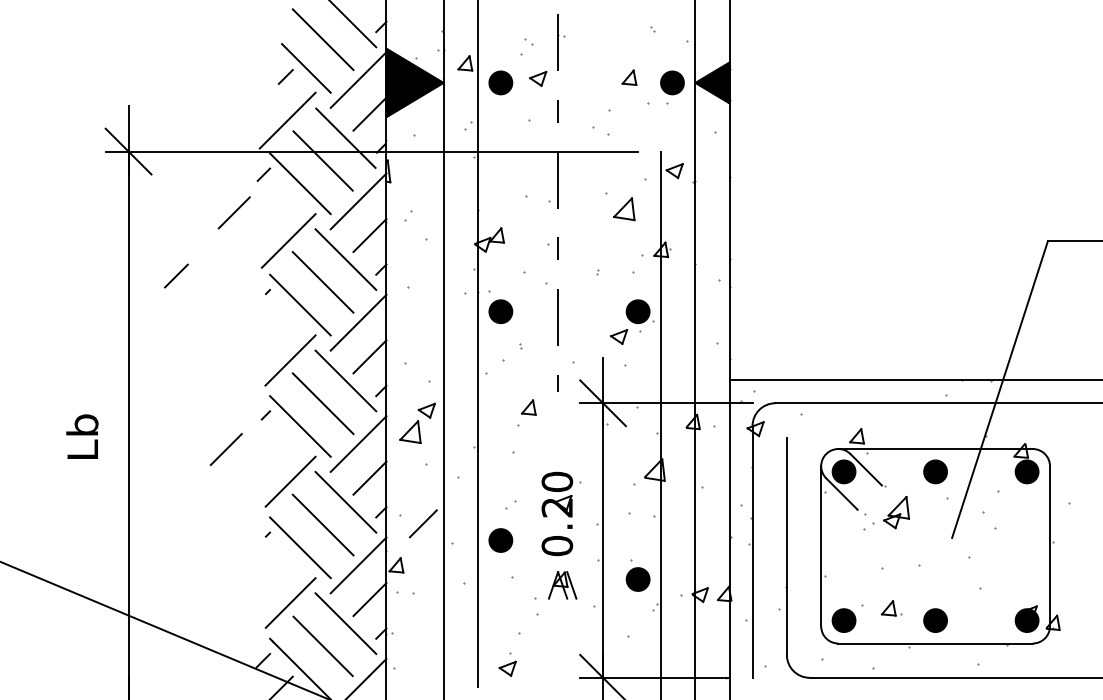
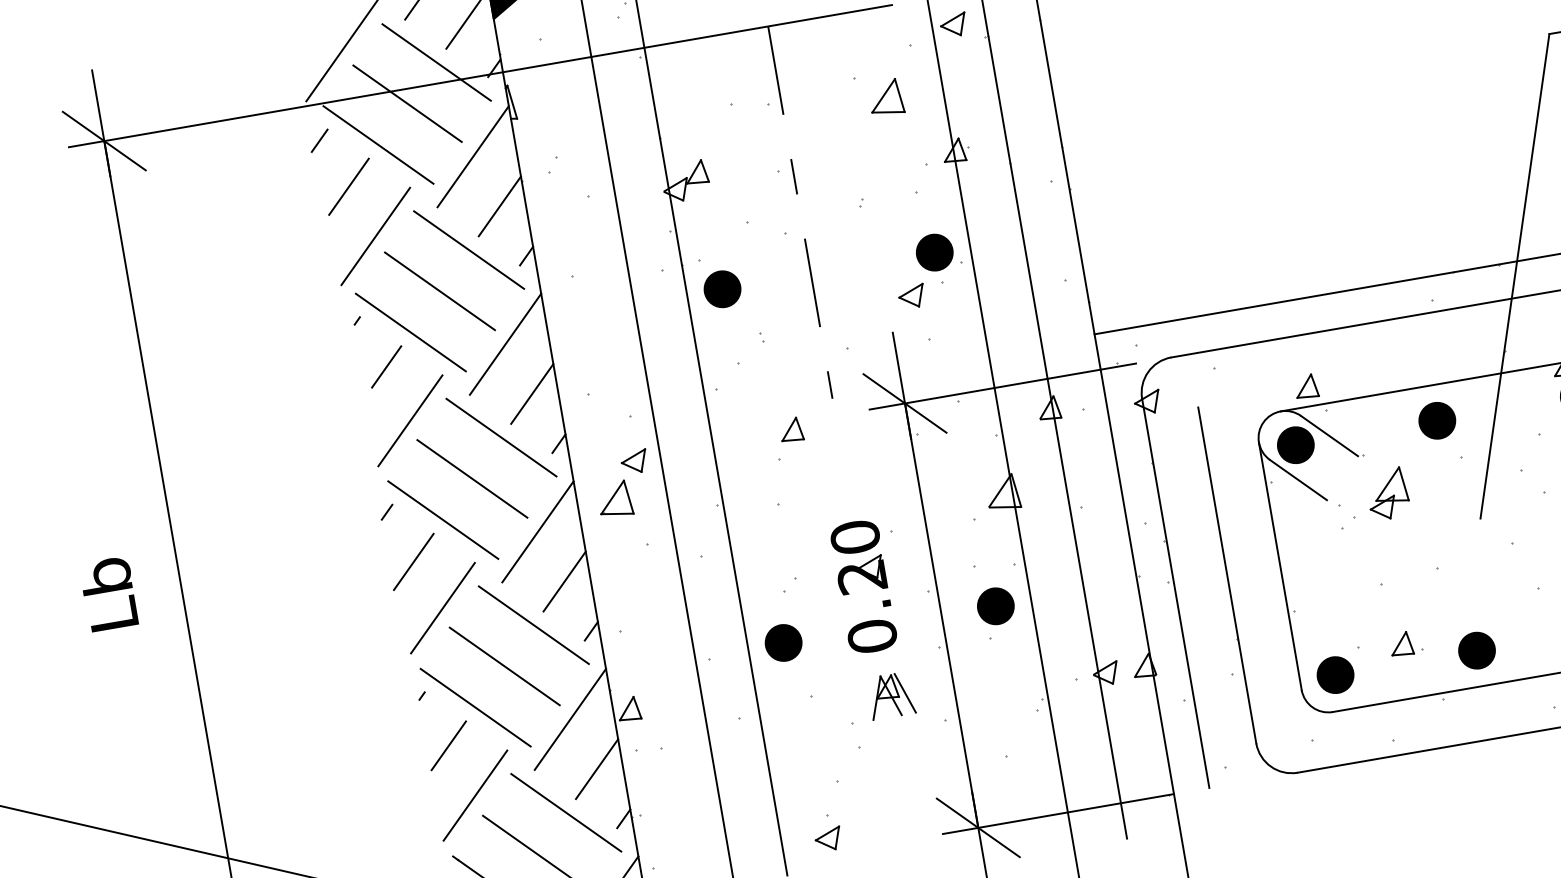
line: (233, 212) -> (347, 186), moved
line: (176, 275) -> (386, 366), moved
line: (225, 449) -> (412, 562), moved
line: (422, 523) -> (447, 745), moved
part: (637, 579) -> (994, 606), moved

